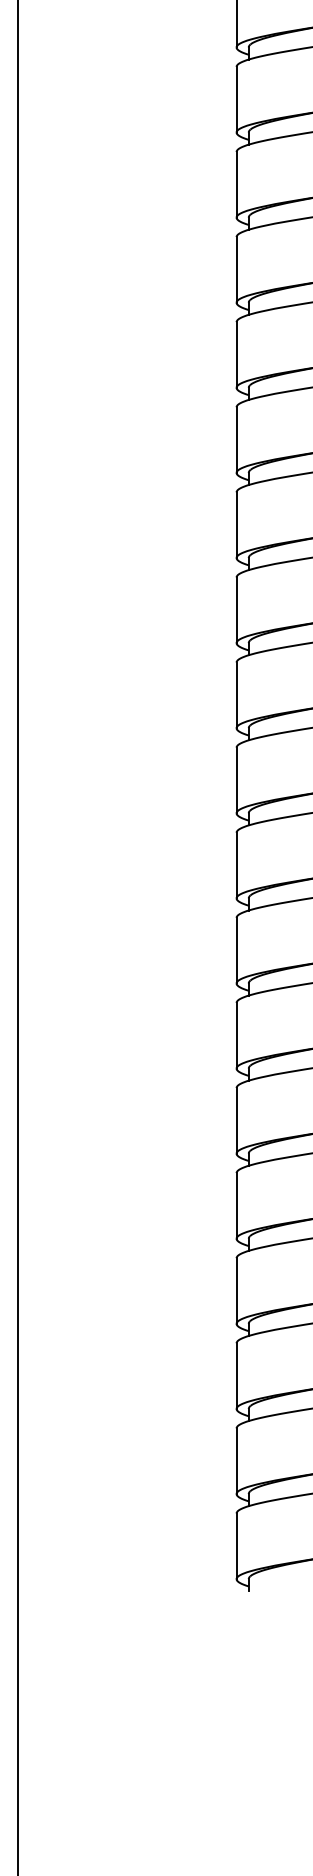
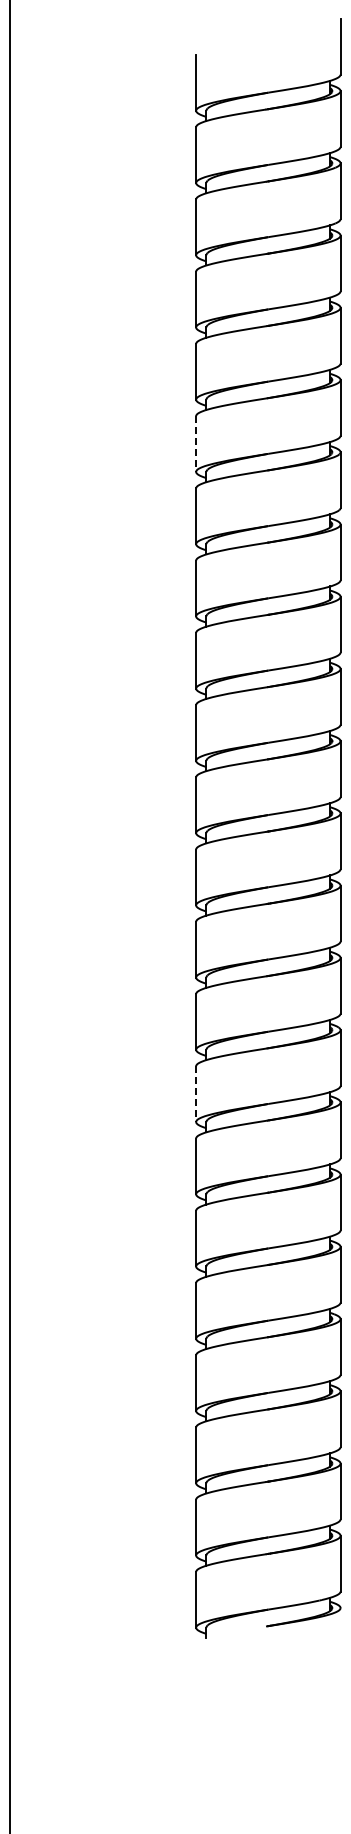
line: (237, 185) -> (196, 444), solid -> dashed
line: (237, 951) -> (196, 1094), solid -> dashed

